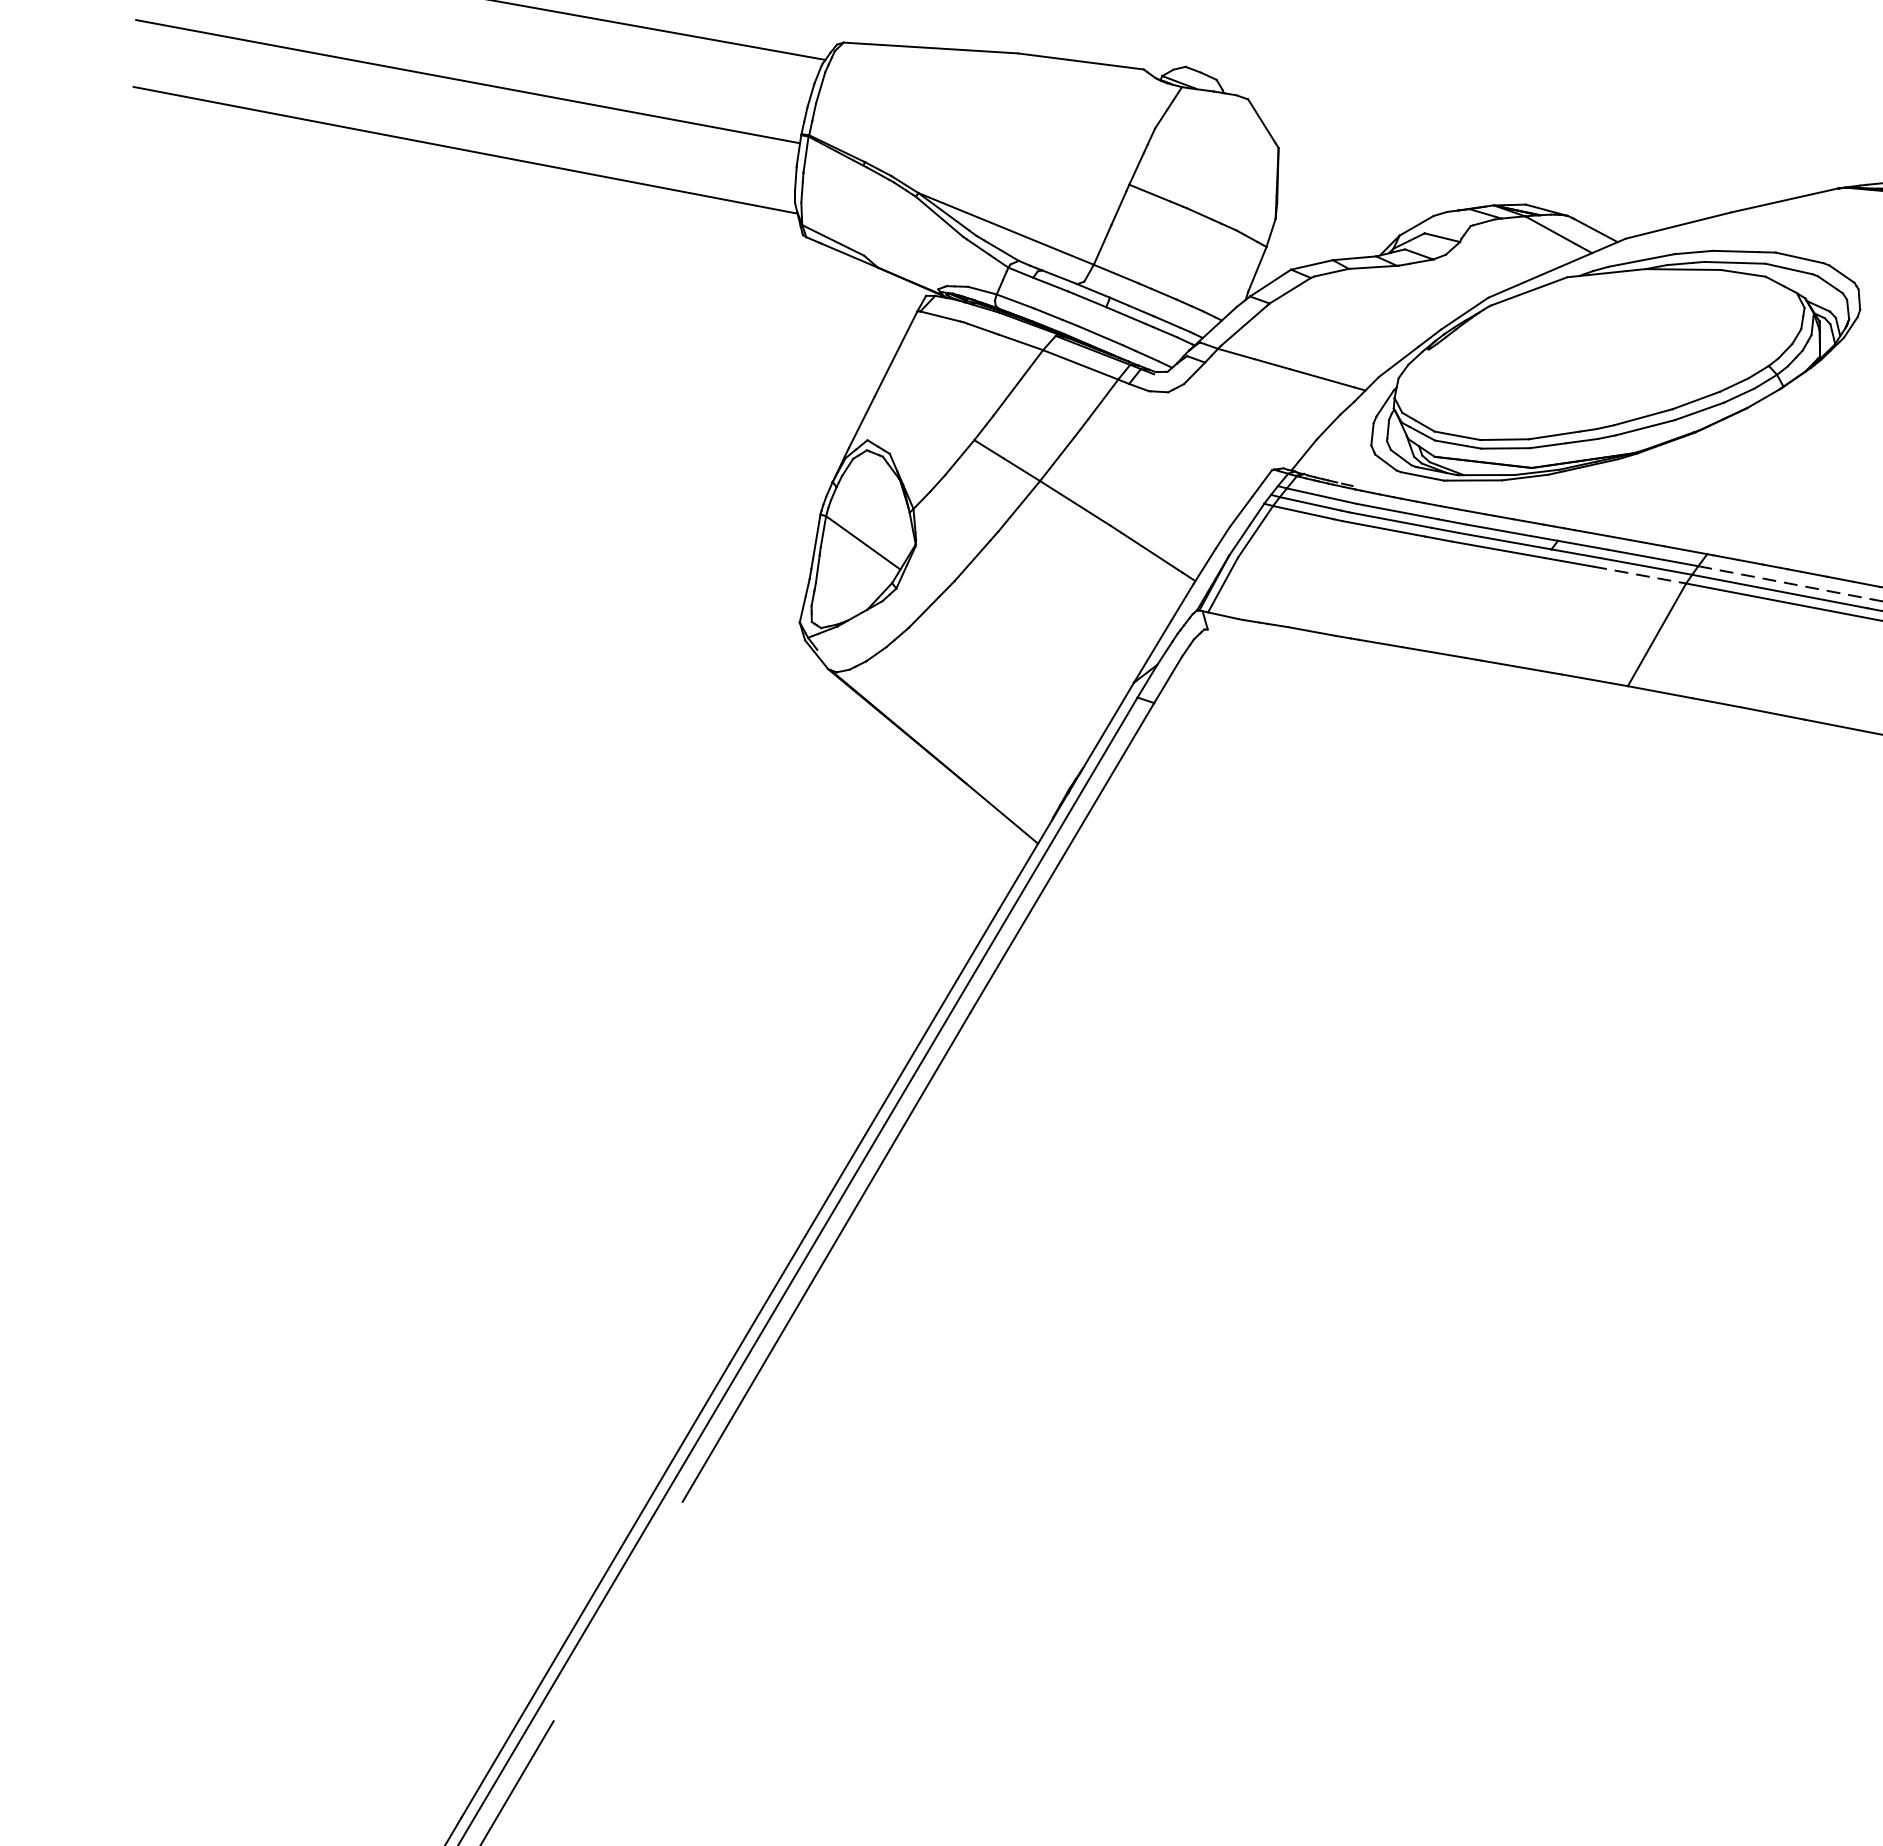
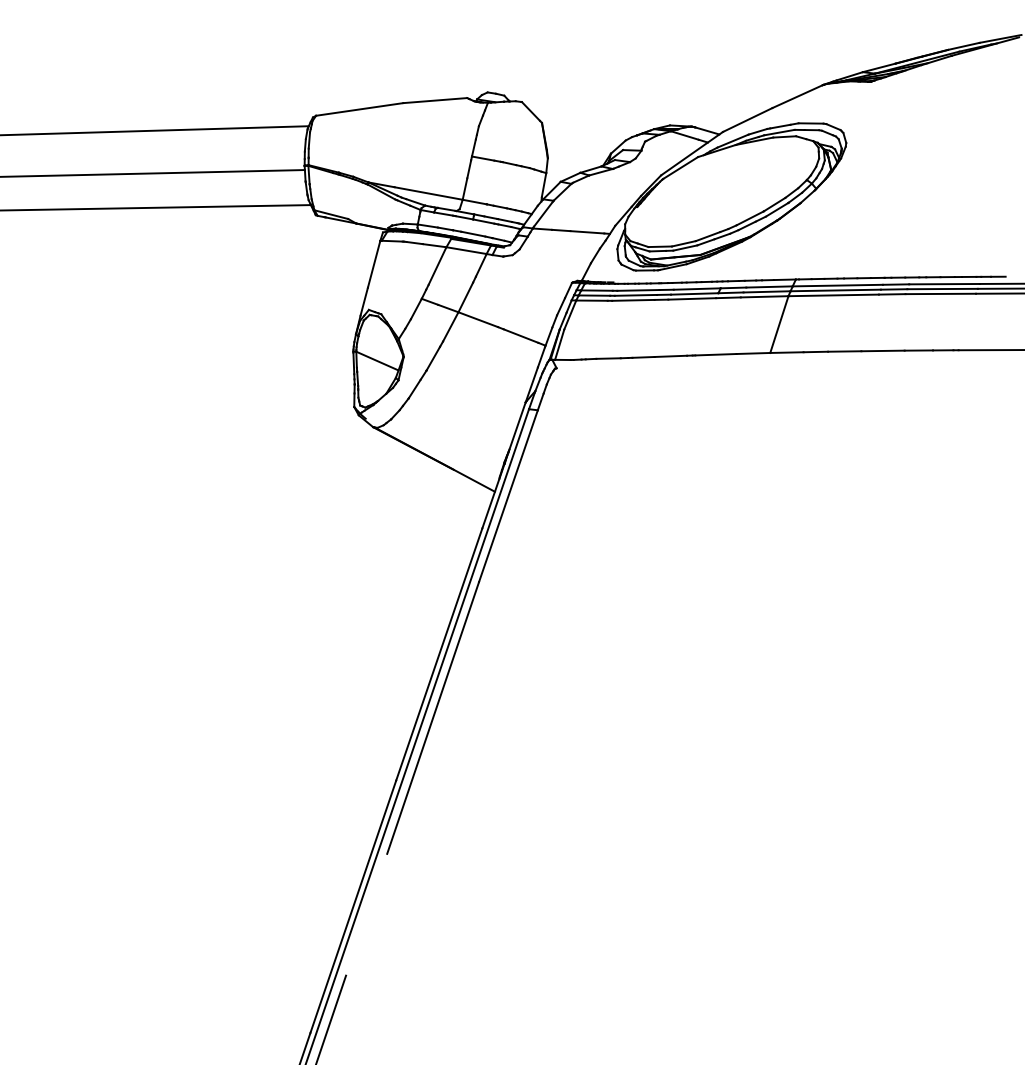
line: (1639, 574) -> (764, 296), dashed -> solid
line: (1787, 583) -> (838, 285), dashed -> solid

